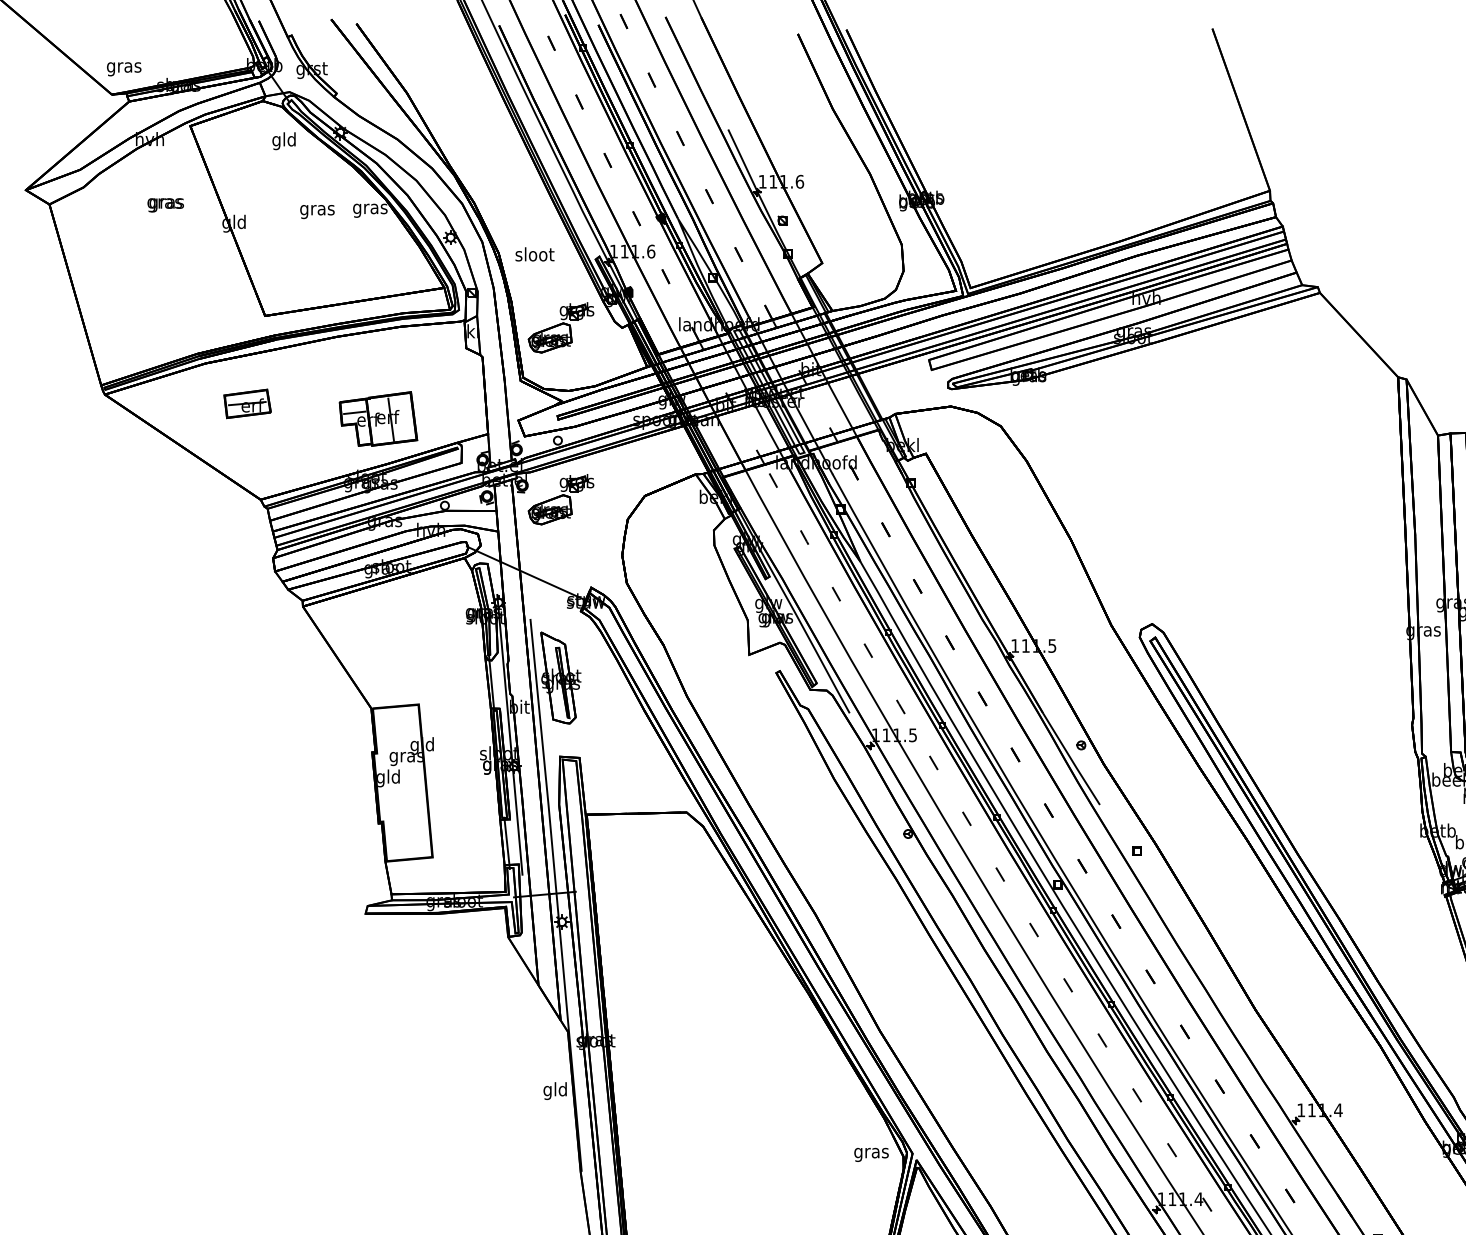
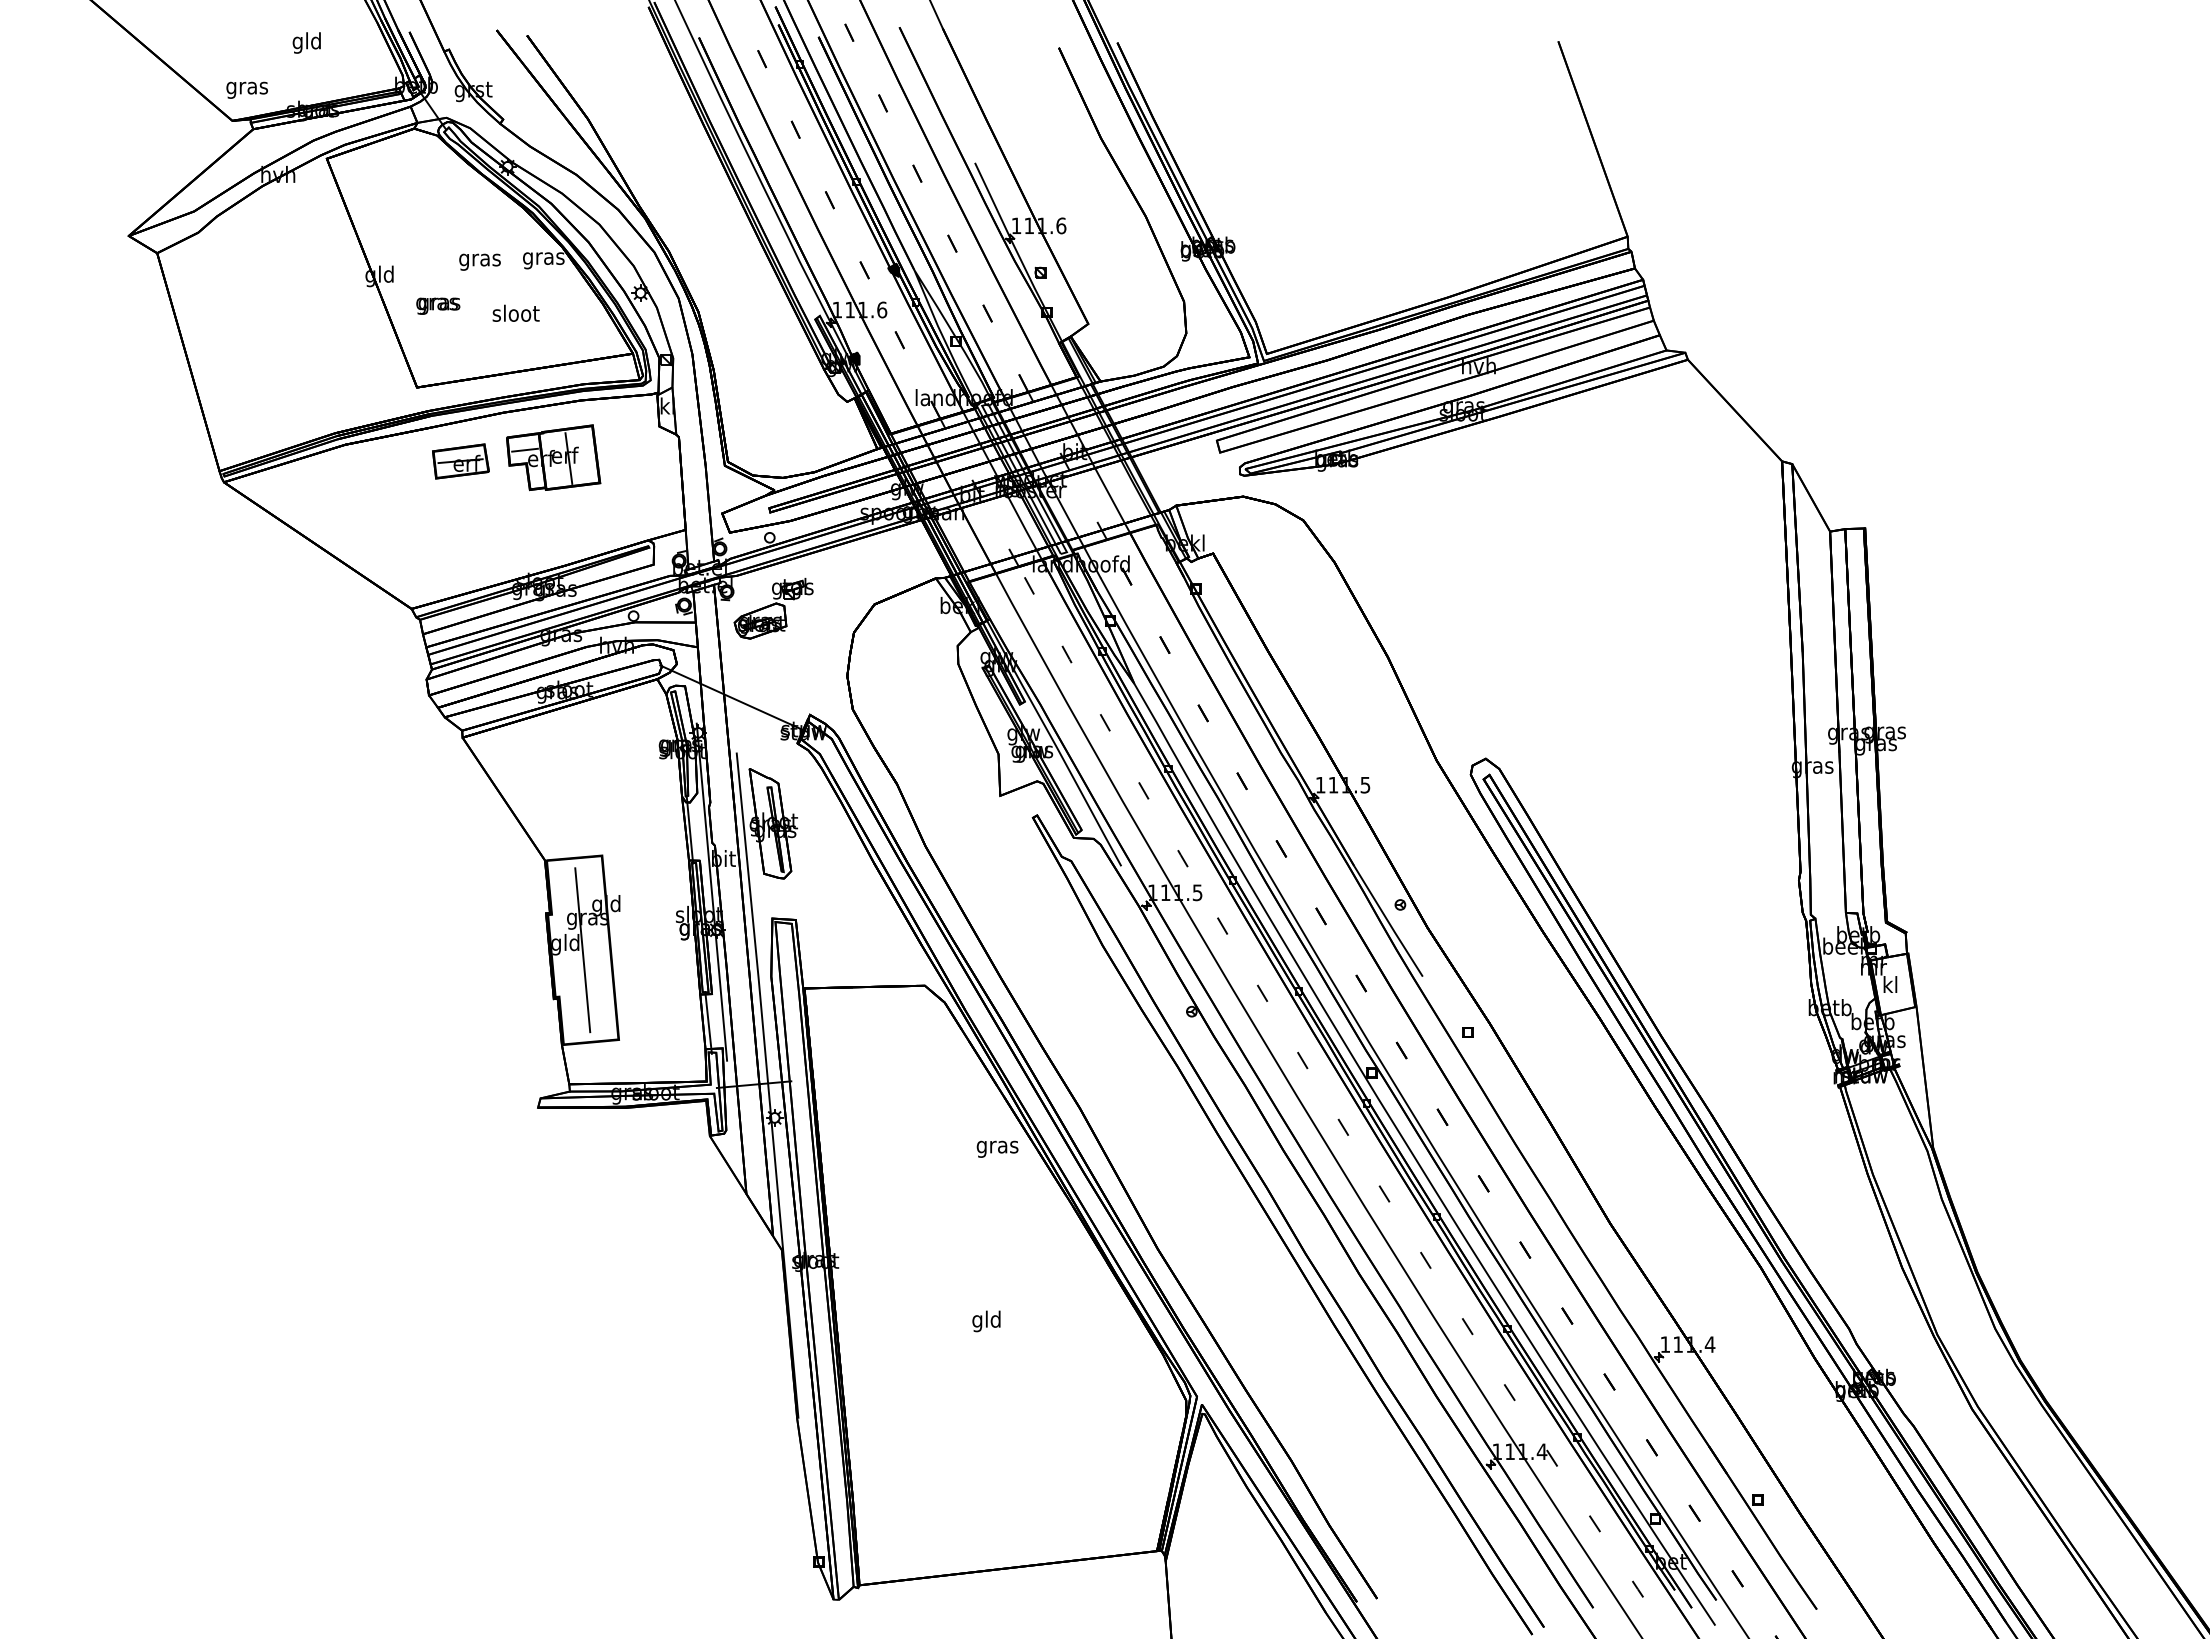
text: (283, 140) -> (306, 42), moved
text: (165, 204) -> (438, 305), moved
text: (534, 253) -> (515, 312), moved
part: (561, 327) -> (773, 401), removed
part: (247, 403) -> (460, 461), moved
part: (378, 418) -> (553, 457), moved
line: (402, 783) -> (582, 950), added
text: (555, 1091) -> (986, 1321), moved
text: (871, 1154) -> (997, 1148), moved

